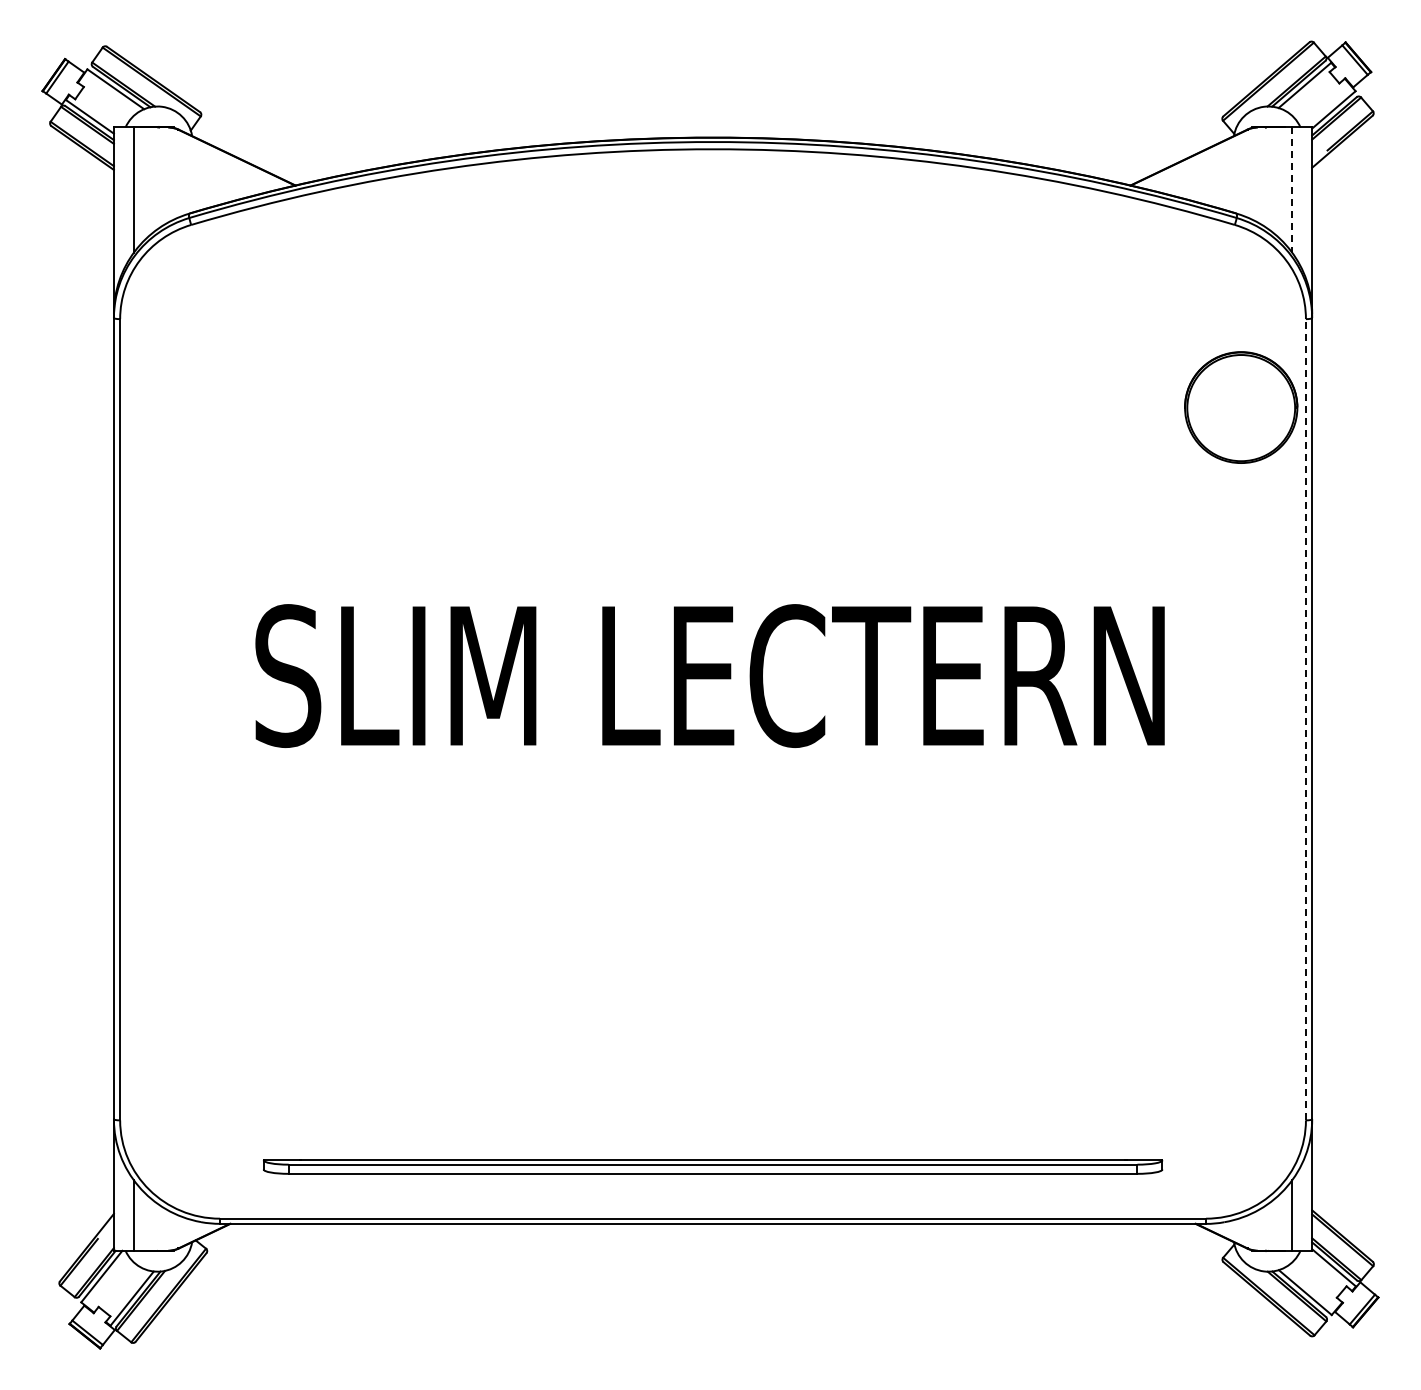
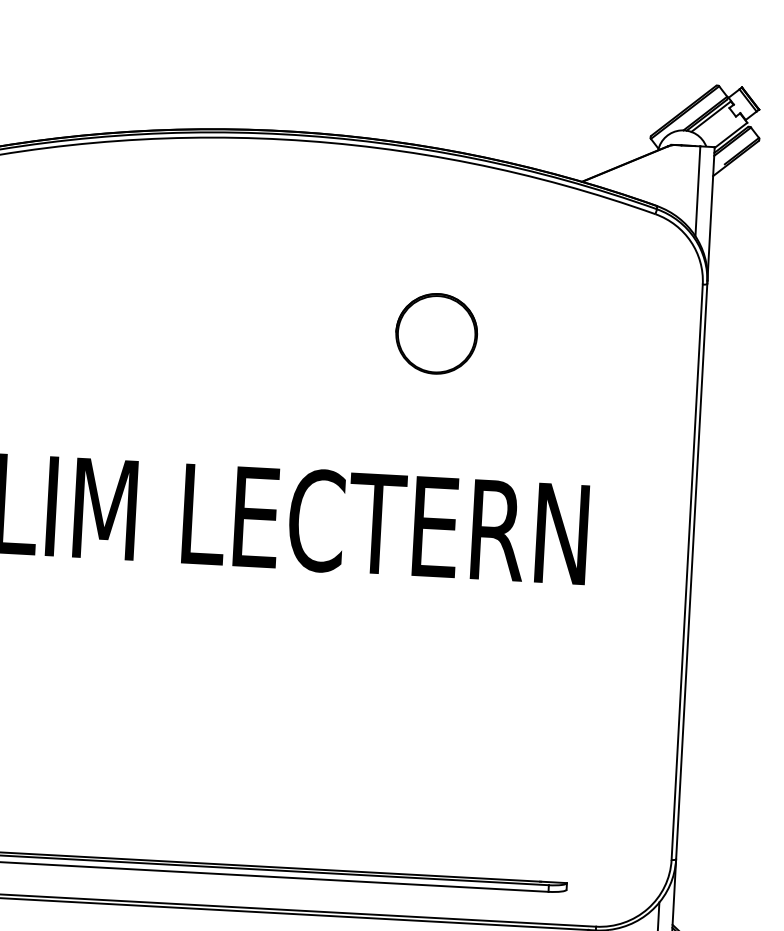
line: (1292, 190) -> (698, 191), dashed -> solid
part: (1241, 407) -> (436, 333), moved
line: (1305, 719) -> (686, 572), dashed -> solid

